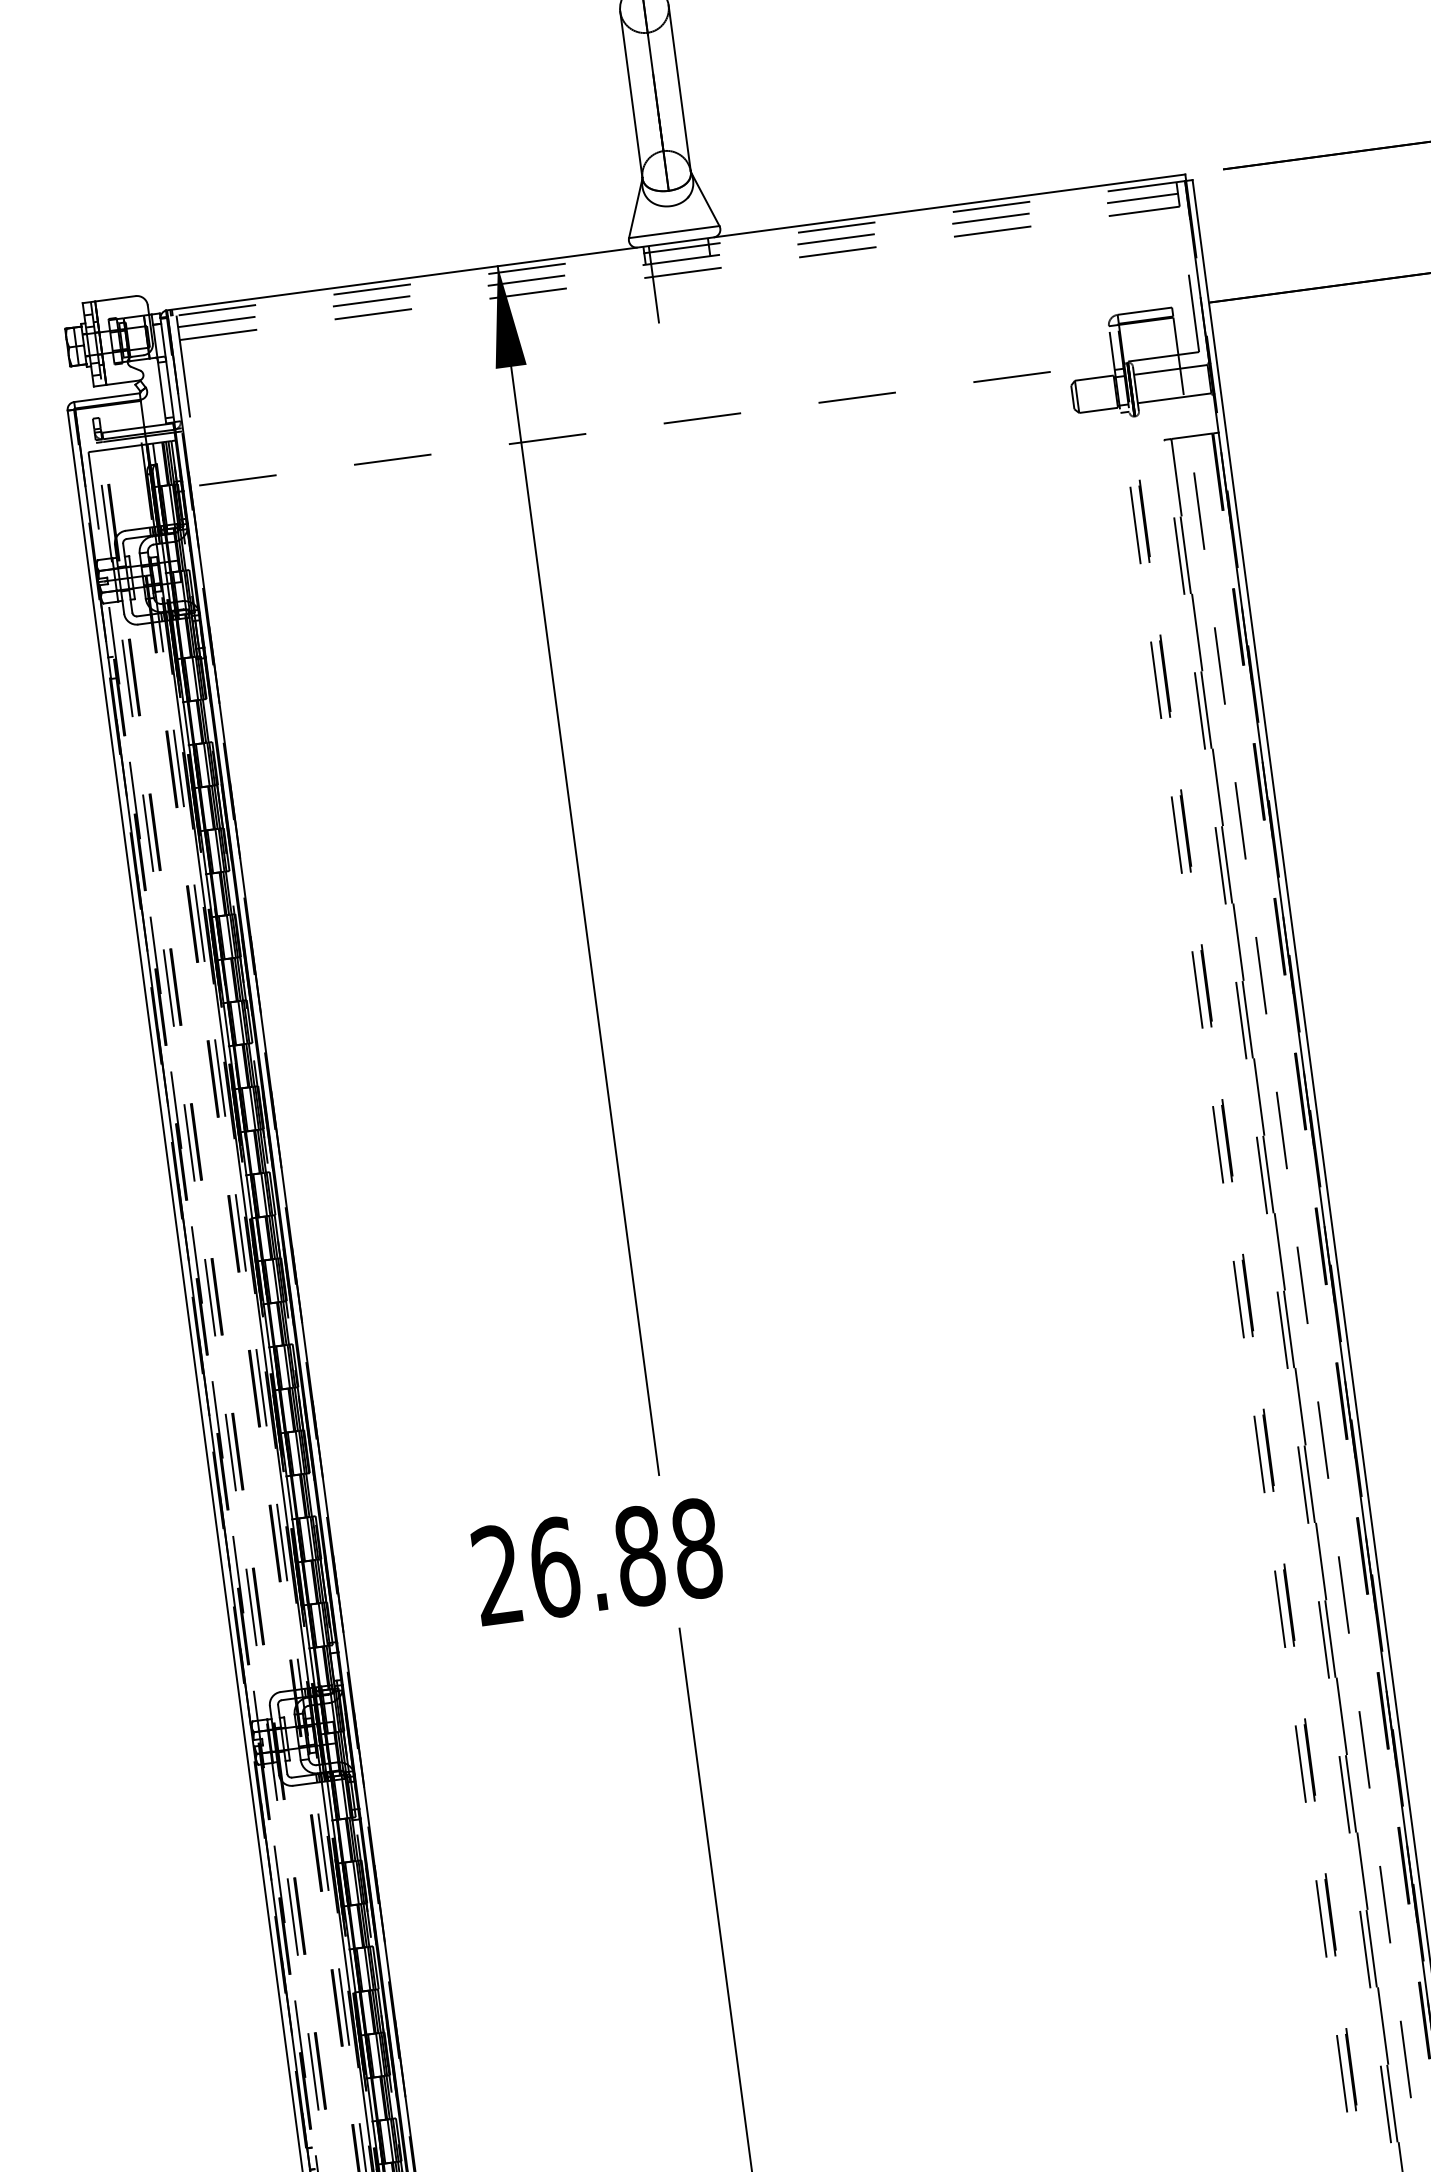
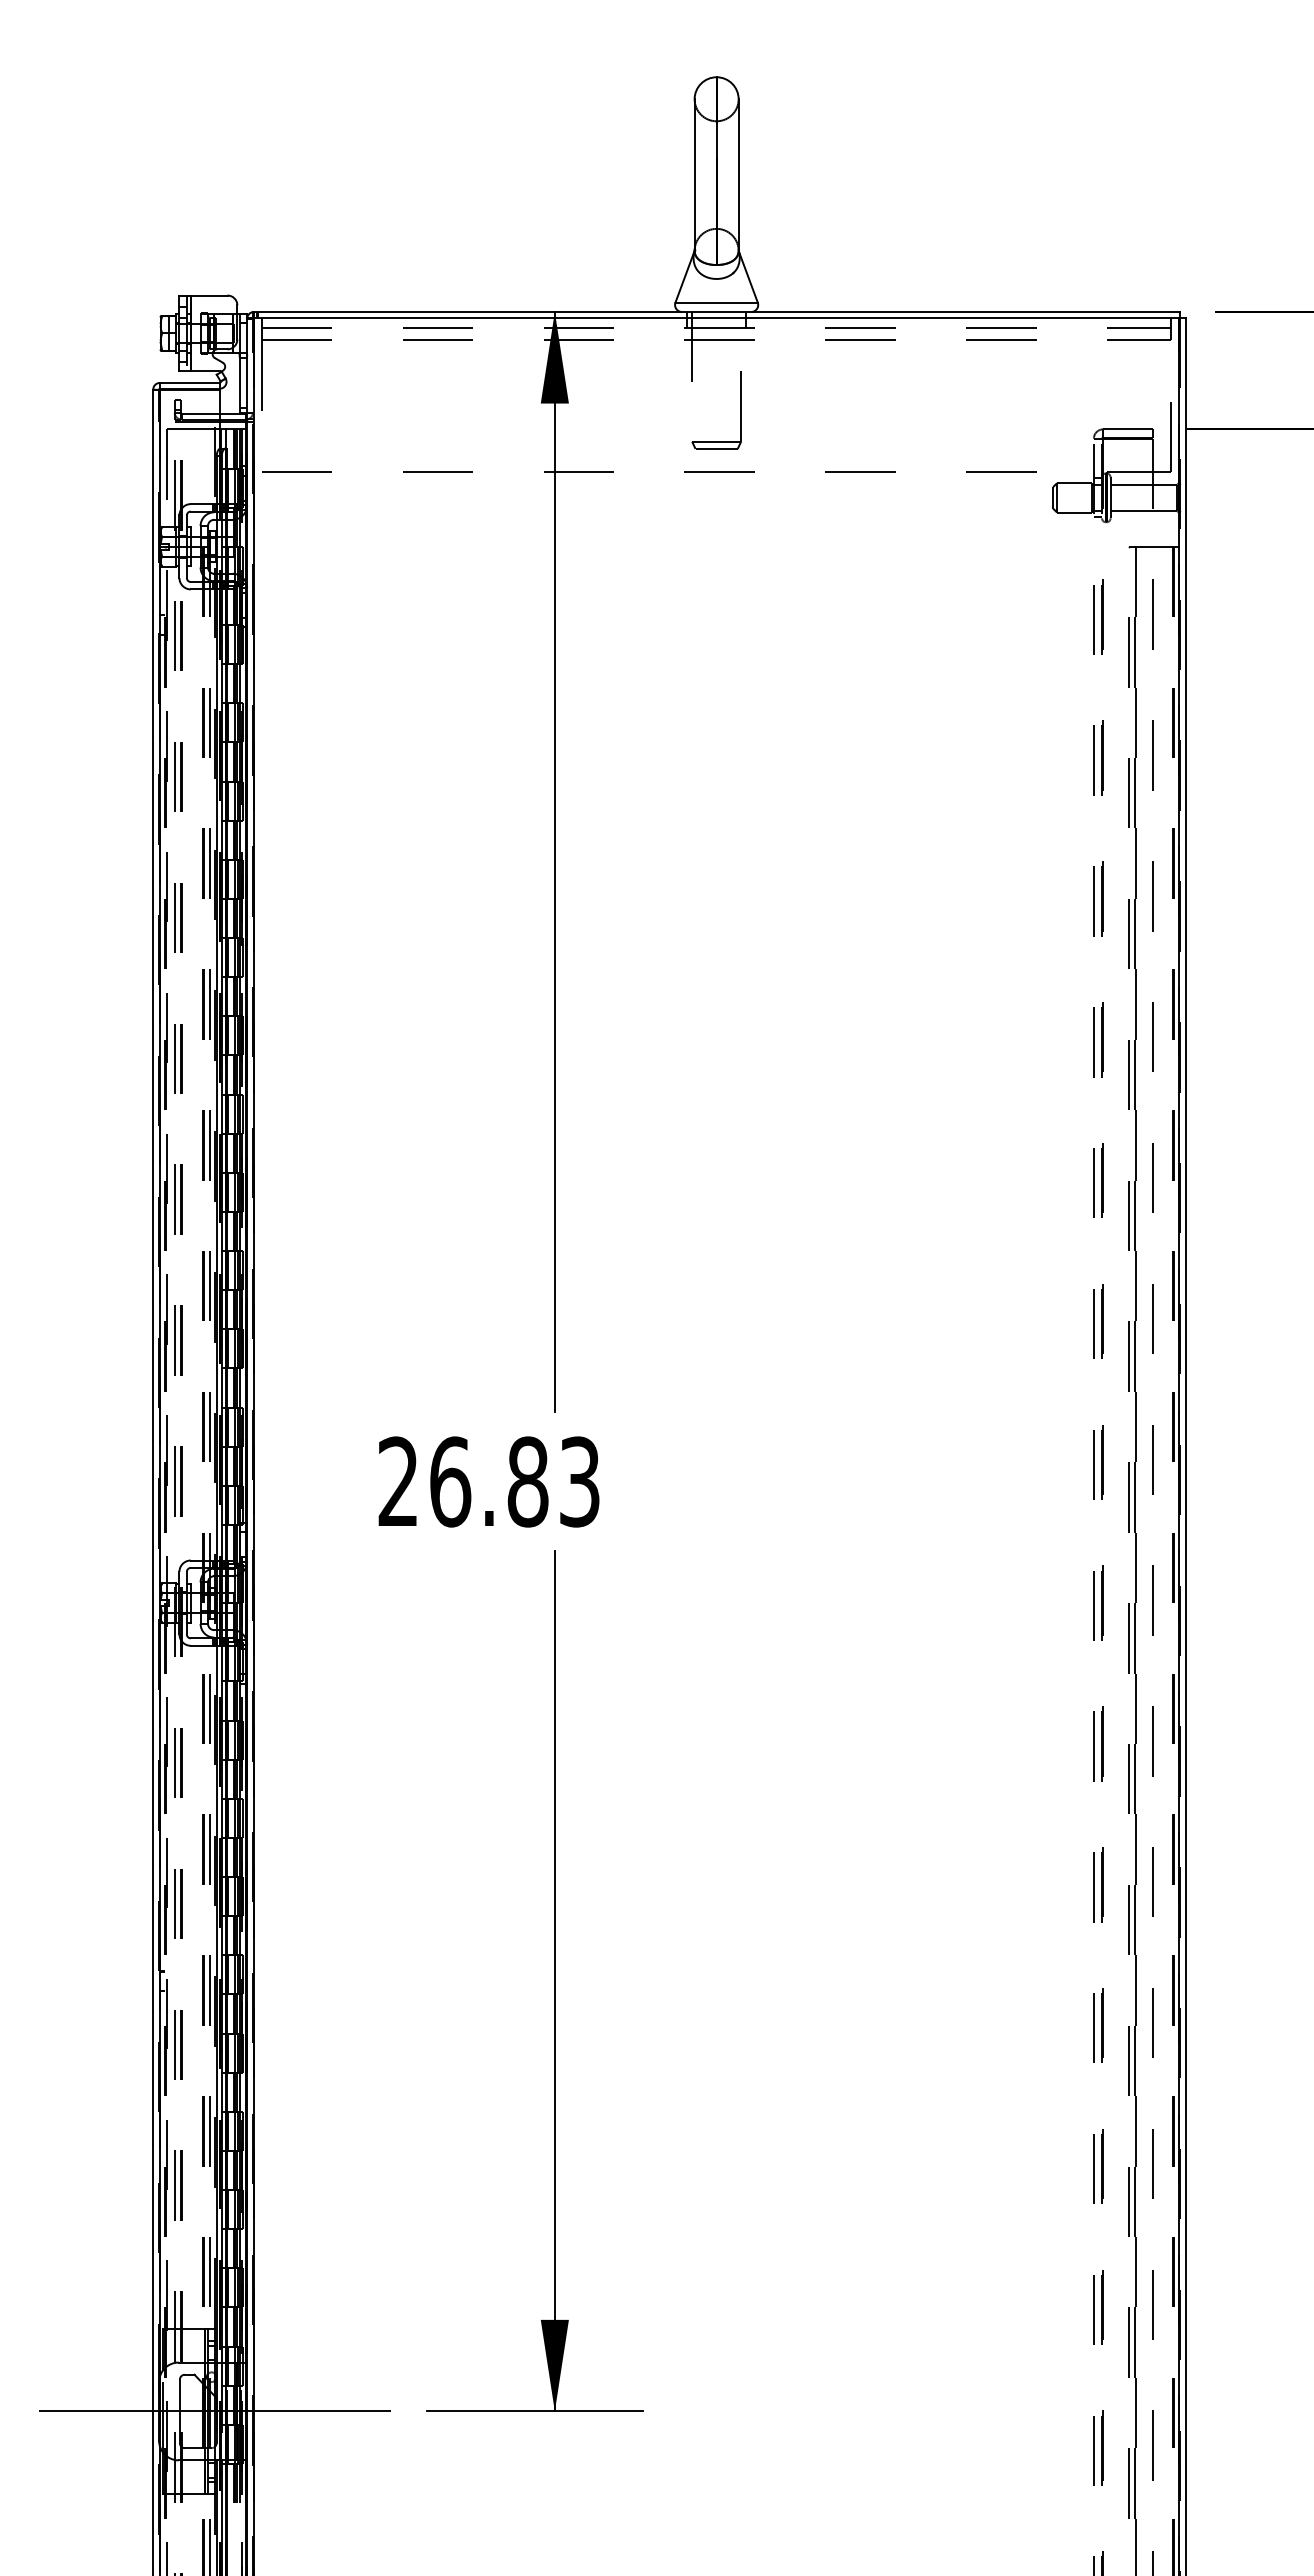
line: (676, 248) -> (716, 317), dashed -> solid
part: (716, 347) -> (740, 410), added
text: (696, 1548) -> (579, 1481), 26.88 -> 26.83

